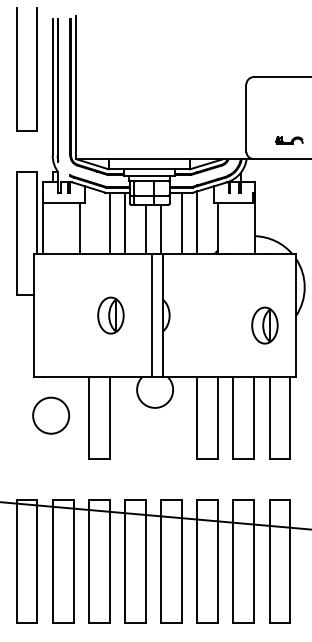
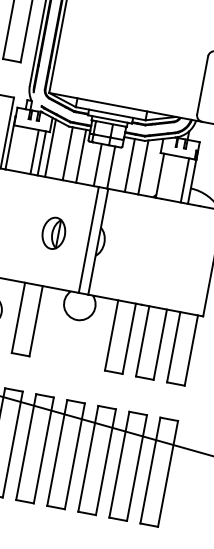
line: (89, 220) -> (50, 148), added
line: (72, 228) -> (34, 152), added
line: (246, 228) -> (184, 180), added
part: (264, 325) -> (184, 266), removed

